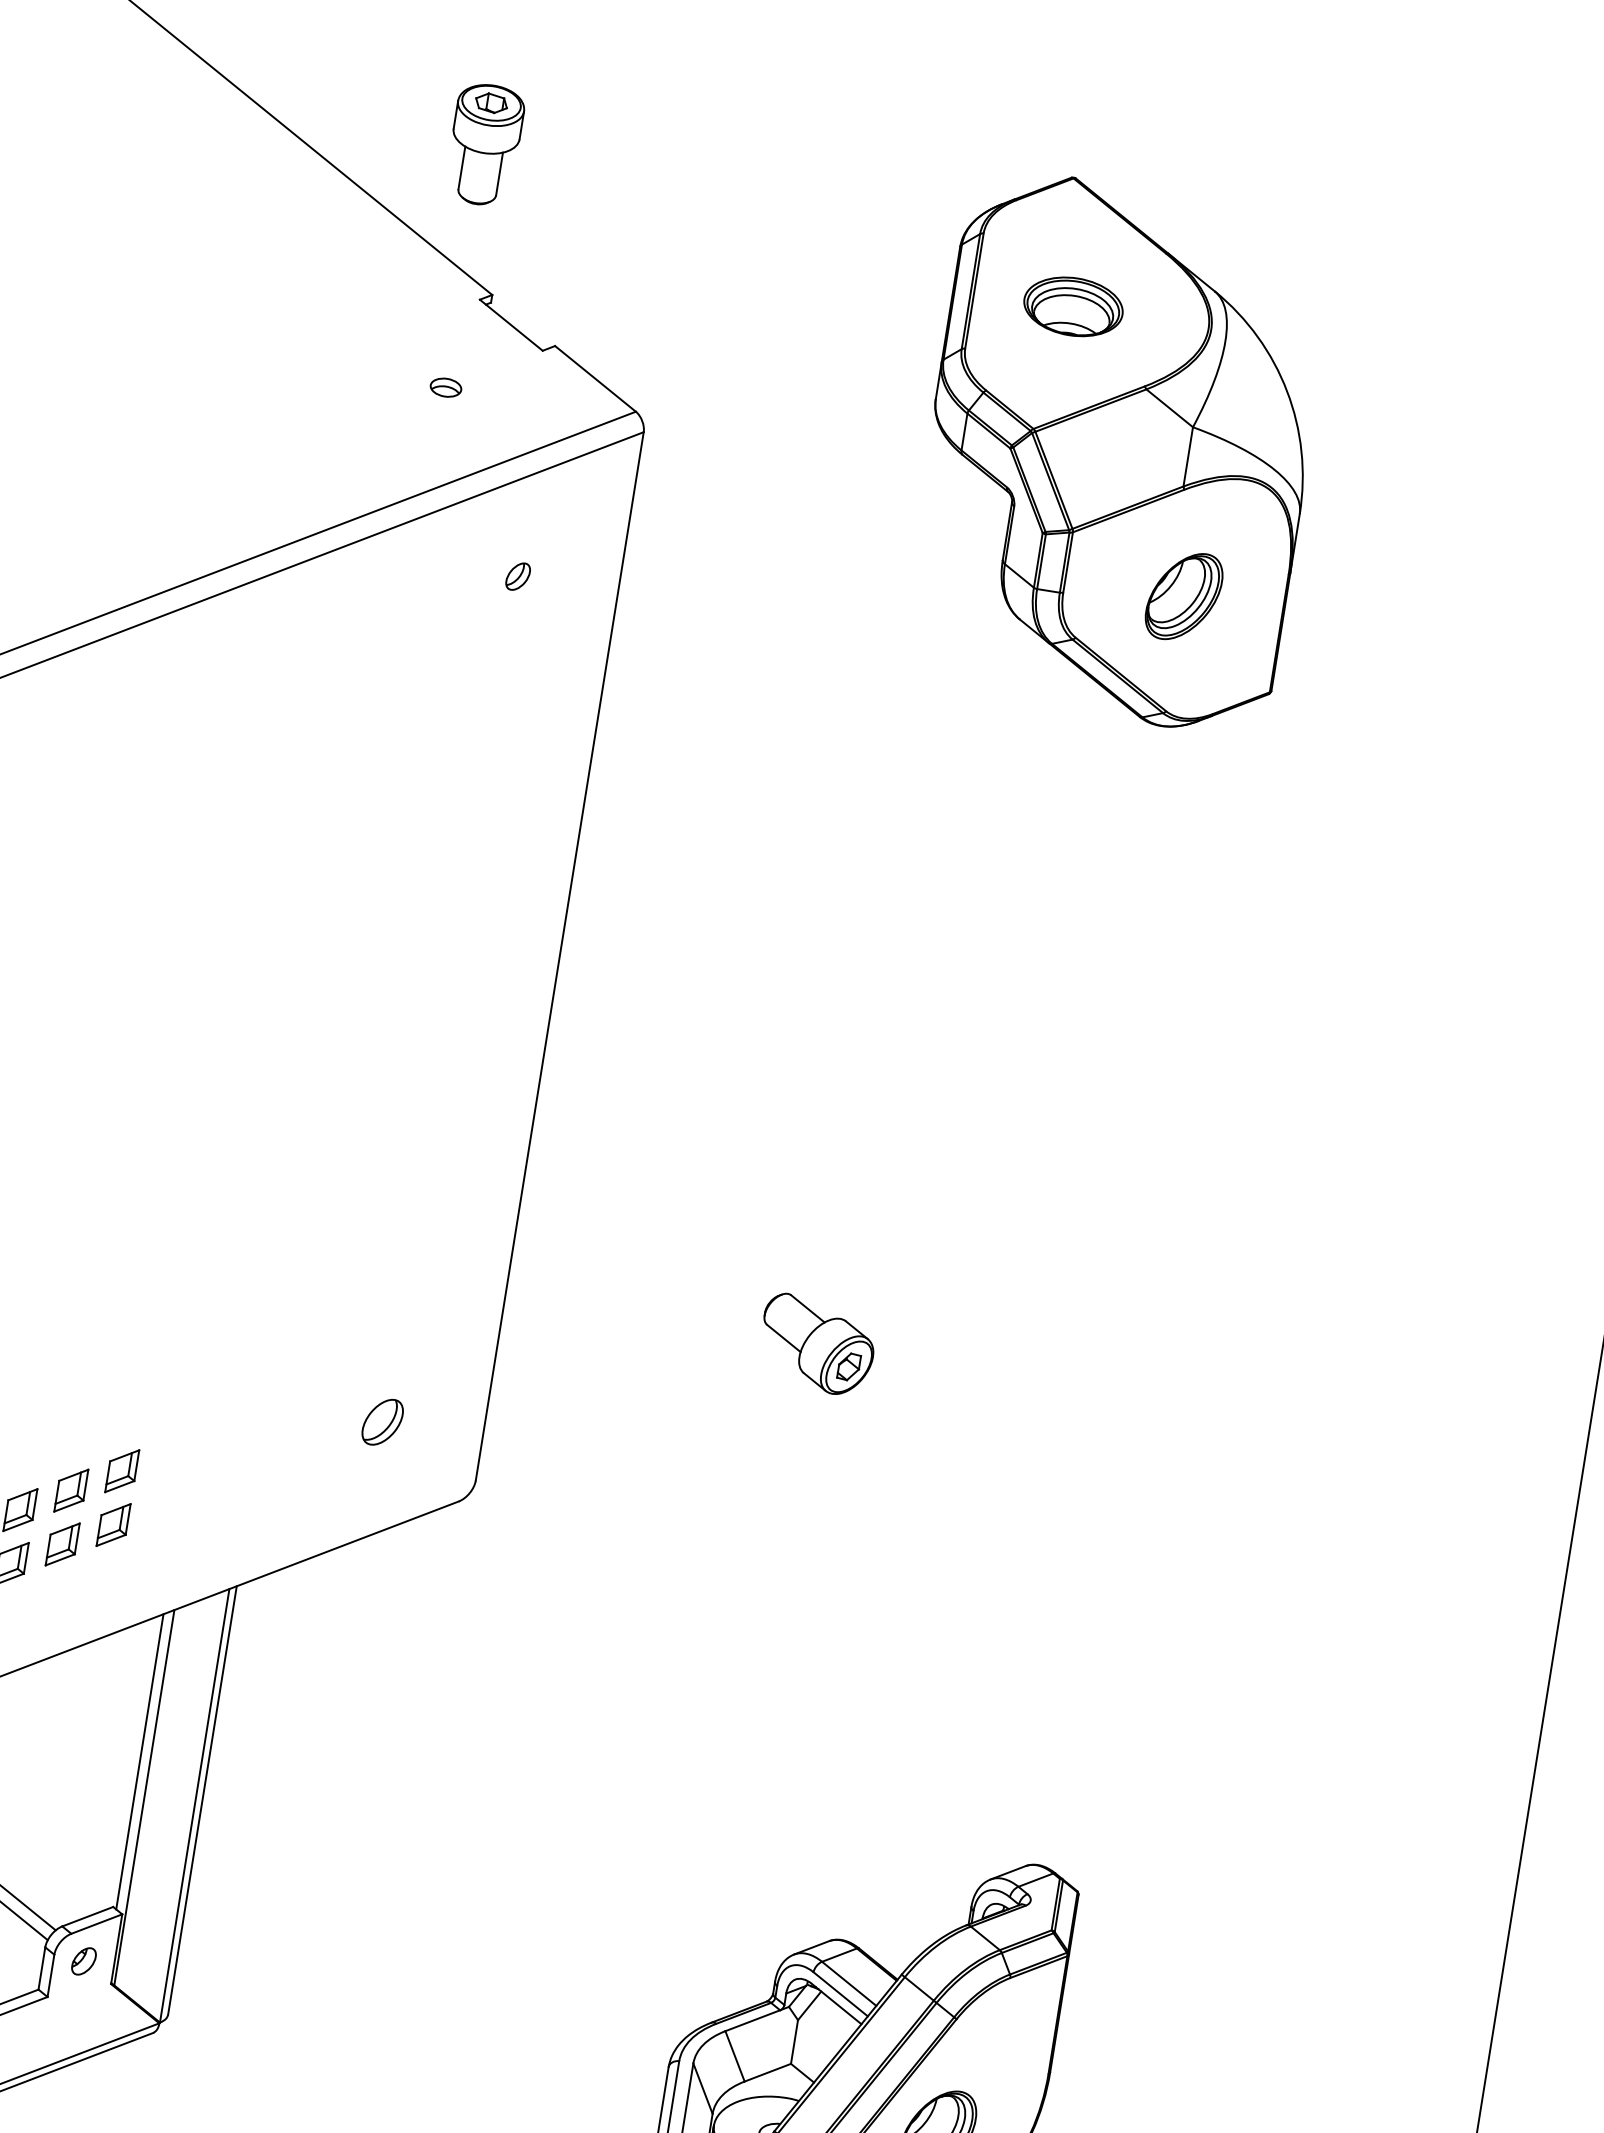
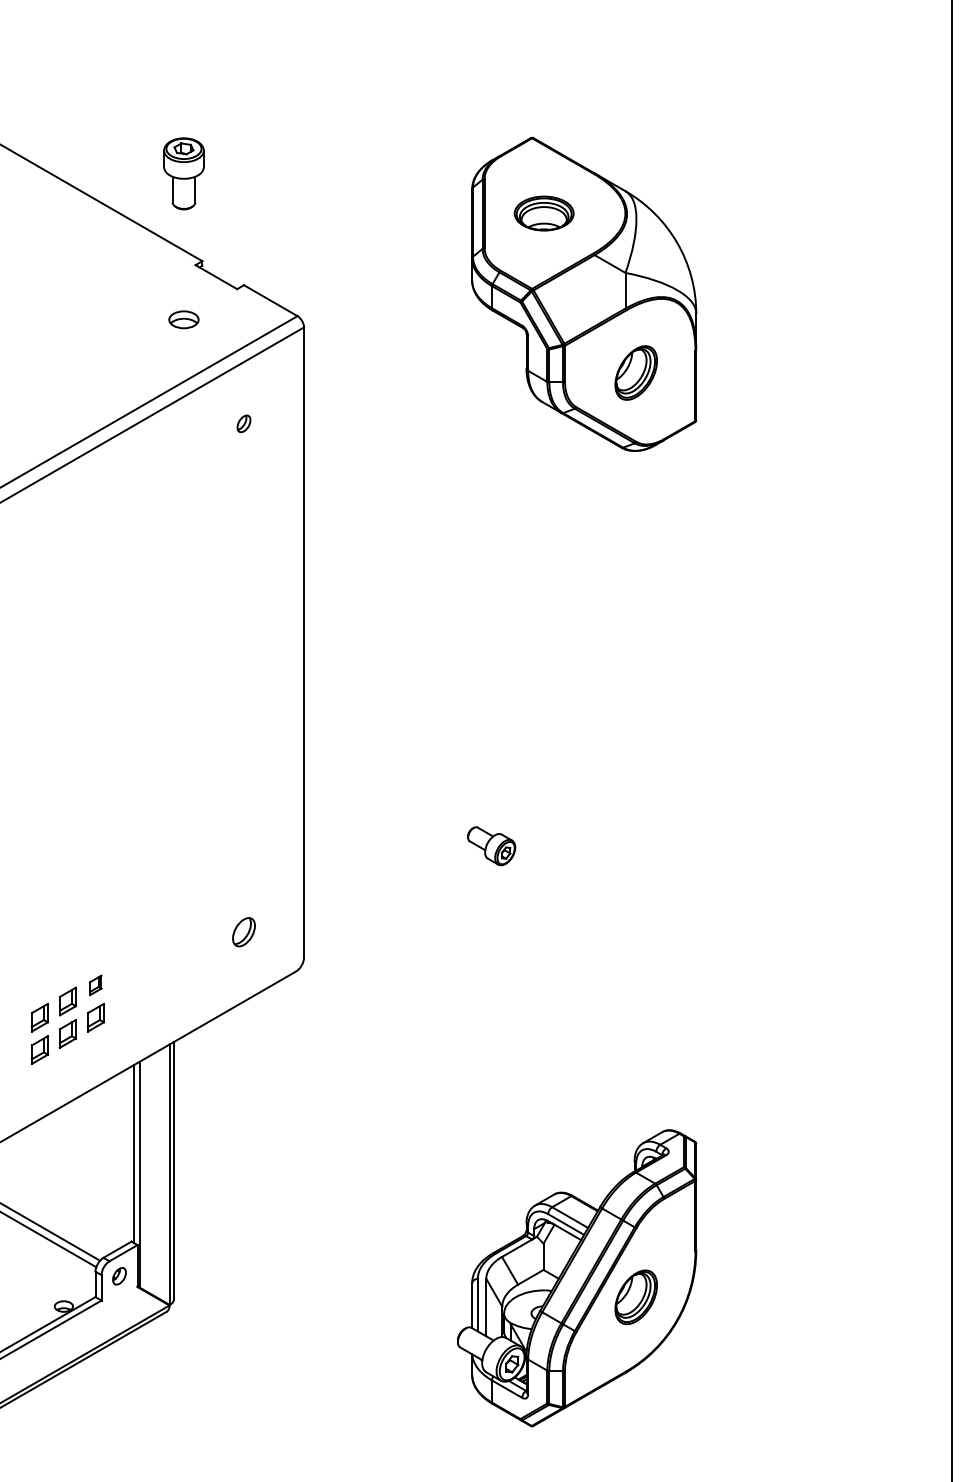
part: (445, 386) -> (183, 319), size x1.6
part: (817, 1345) -> (491, 846), size x0.7
part: (121, 1471) -> (95, 985), size x0.7

